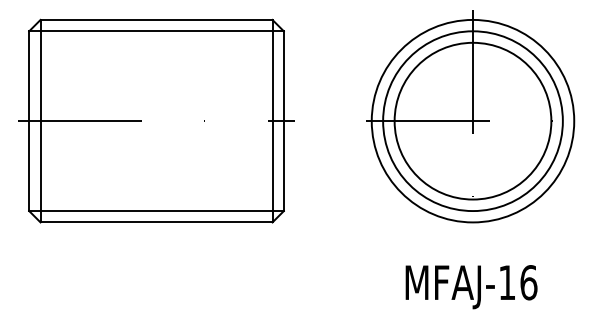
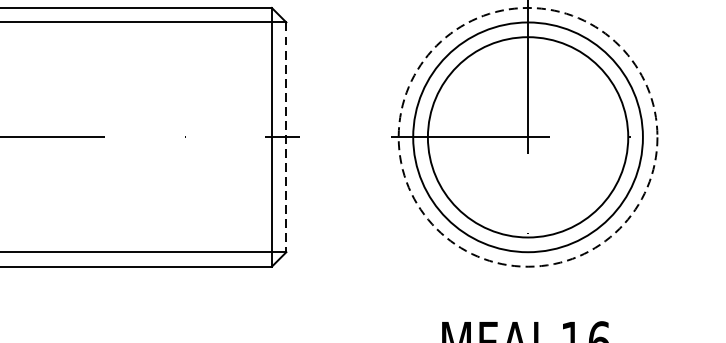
circle: (472, 120) -> (527, 136), solid -> dashed
line: (283, 121) -> (285, 137), solid -> dashed

